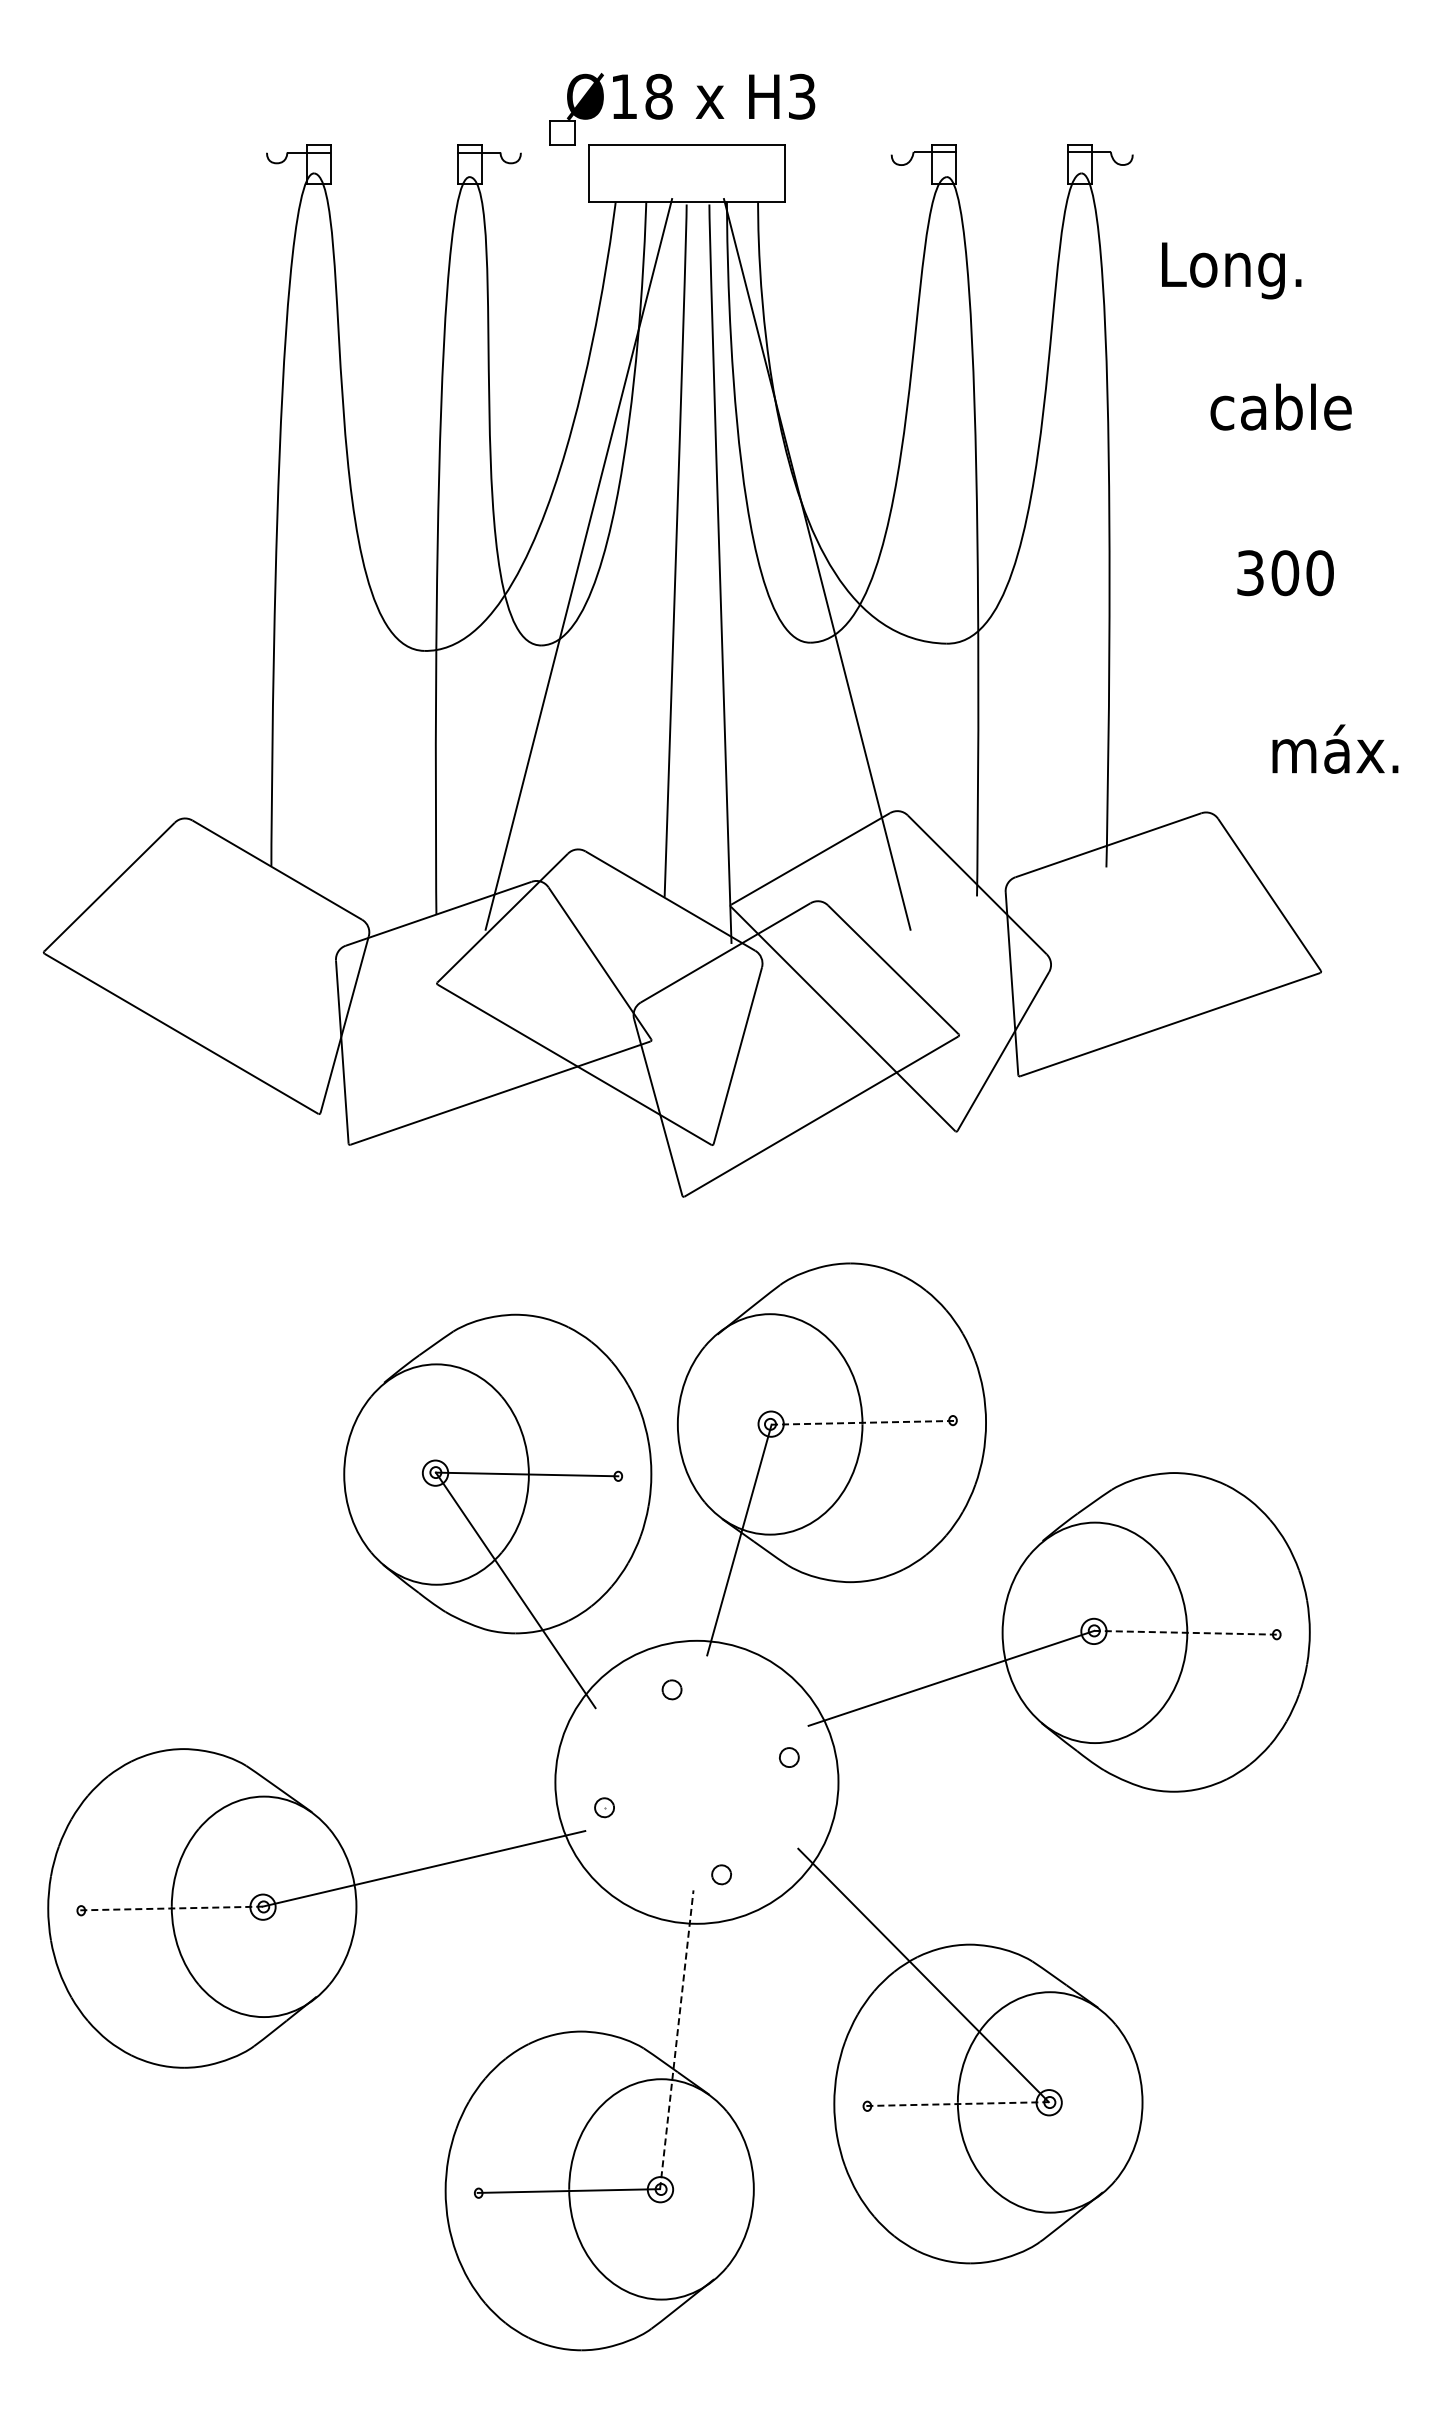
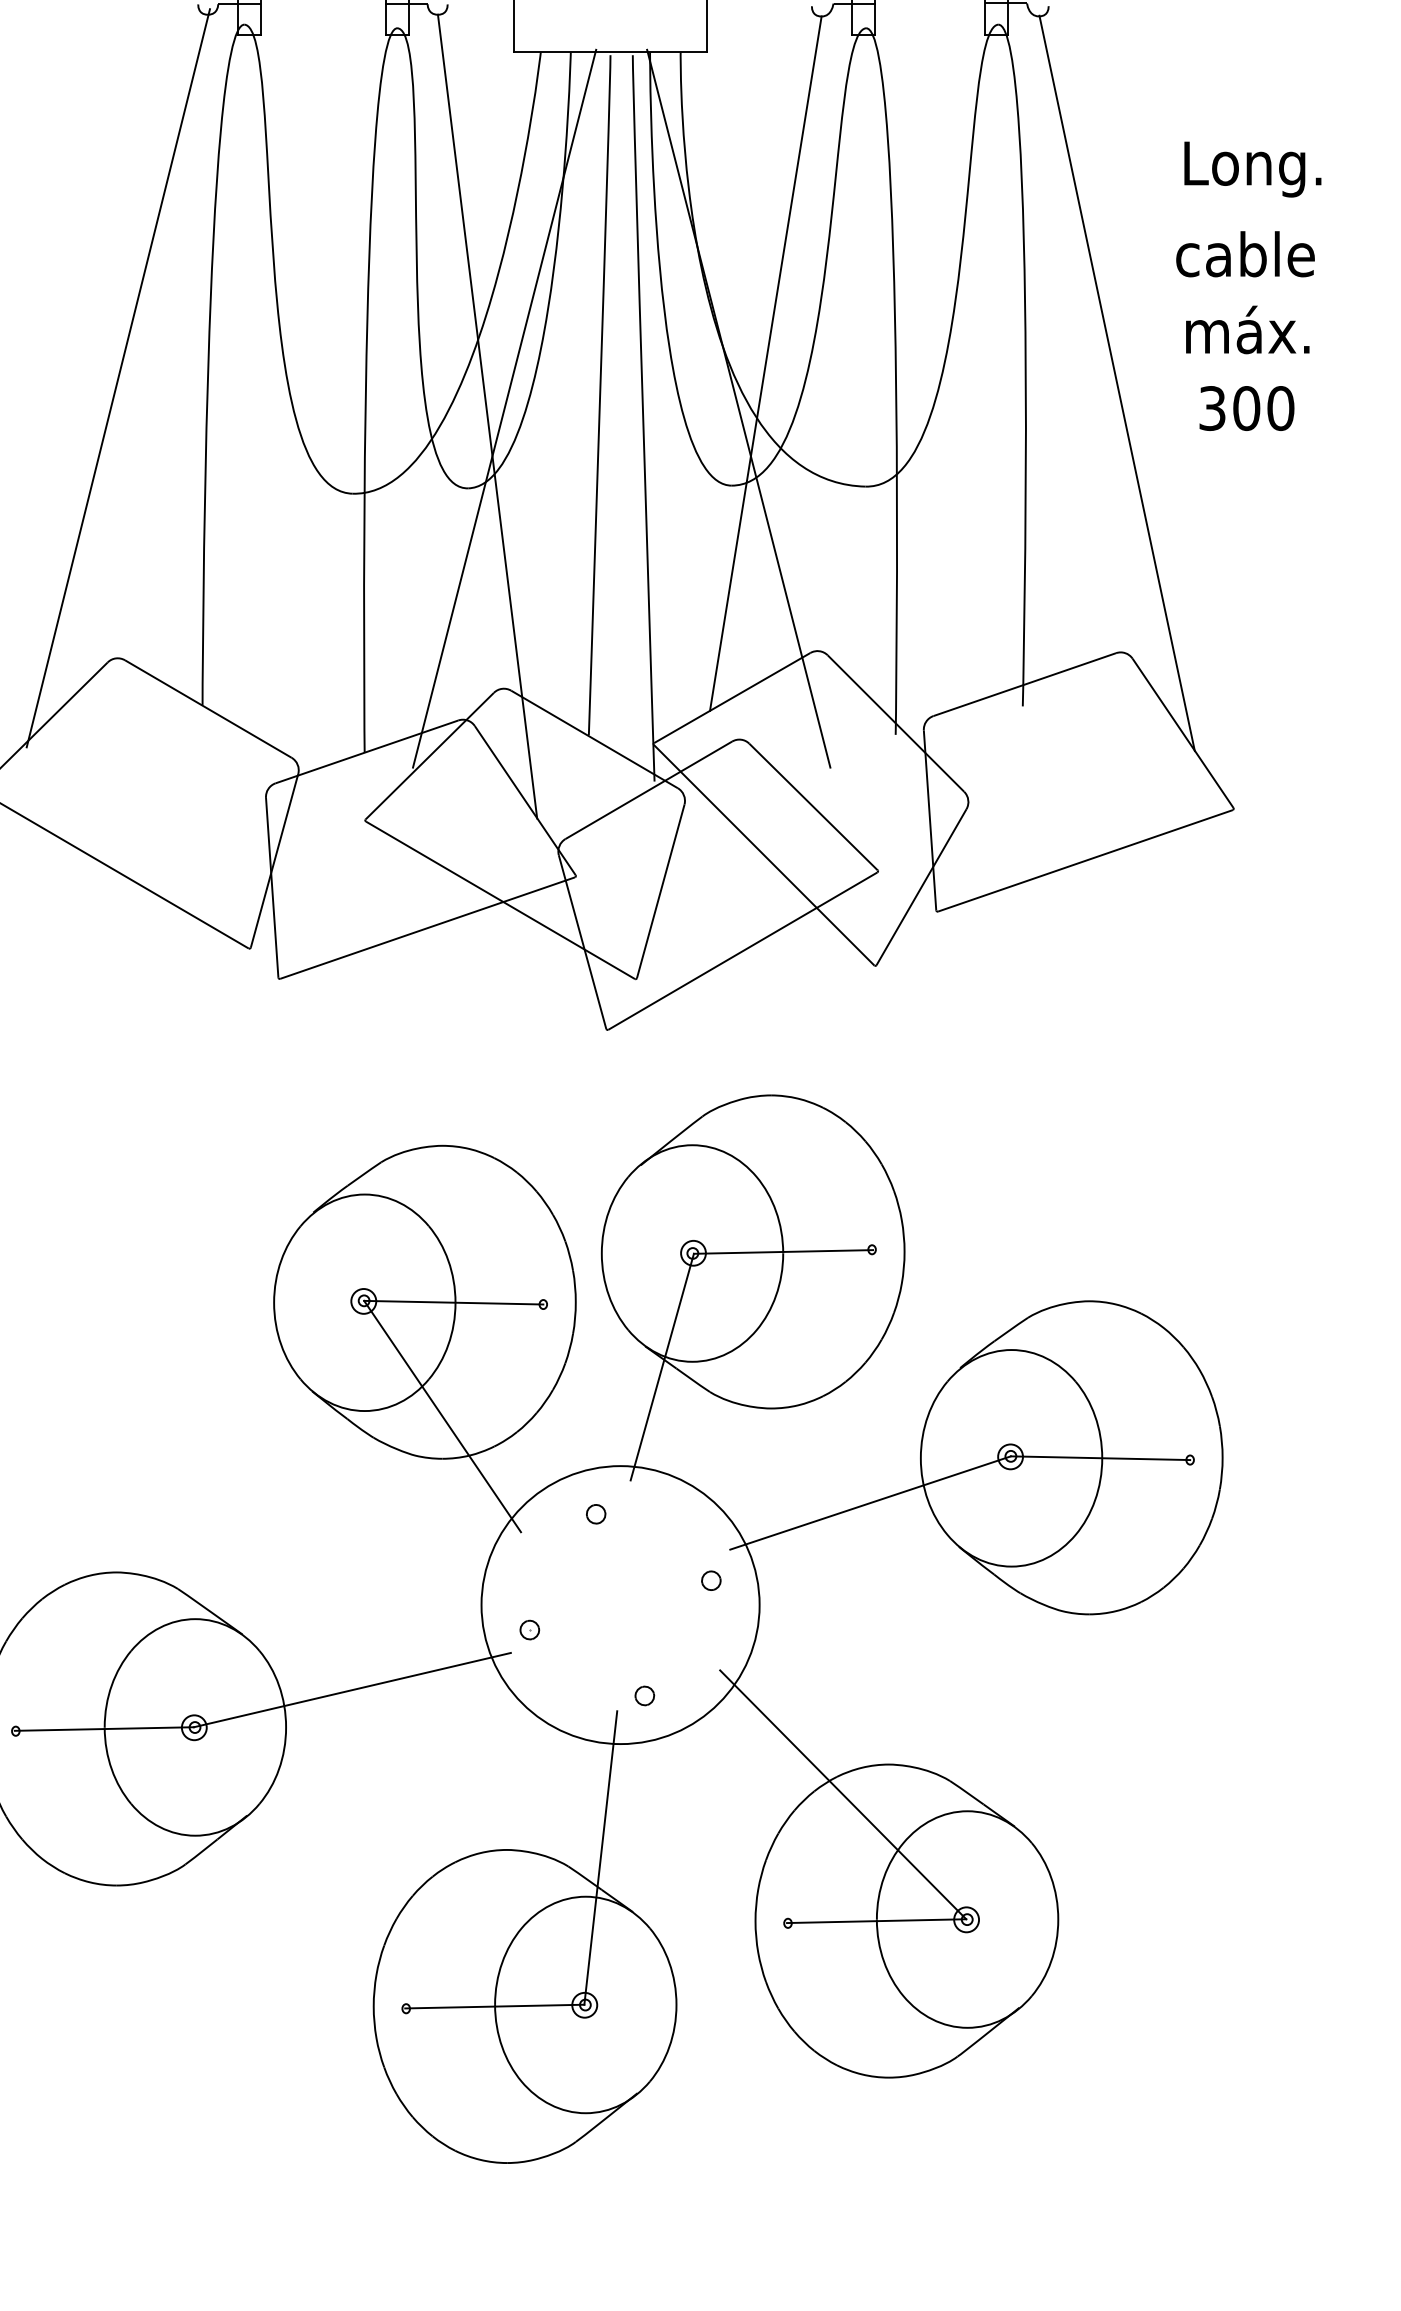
text: (1231, 270) -> (1252, 169), moved
text: (1280, 406) -> (1244, 253), moved
line: (844, 518) -> (765, 363), added
line: (185, 533) -> (118, 378), added
line: (1202, 538) -> (1117, 383), added
line: (561, 572) -> (487, 416), added
text: (1285, 573) -> (1246, 408), moved
text: (1335, 748) -> (1247, 329), moved
line: (862, 1422) -> (783, 1251), dashed -> solid
line: (1185, 1632) -> (1100, 1457), dashed -> solid
line: (171, 1908) -> (104, 1729), dashed -> solid
line: (676, 2039) -> (600, 1857), dashed -> solid
line: (958, 2104) -> (877, 1921), dashed -> solid

